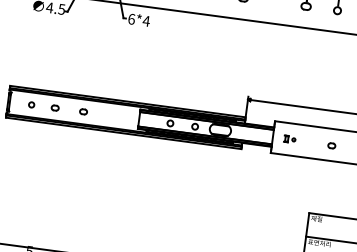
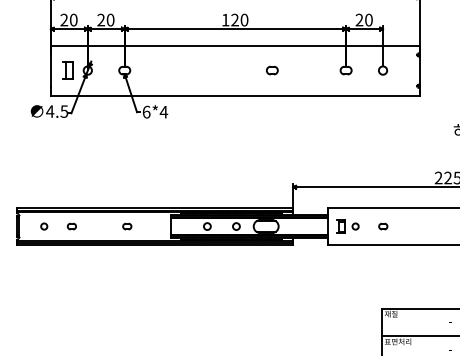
part: (83, 111) -> (127, 226), moved
part: (289, 139) -> (347, 226), size x1.67
part: (332, 145) -> (383, 226), moved

